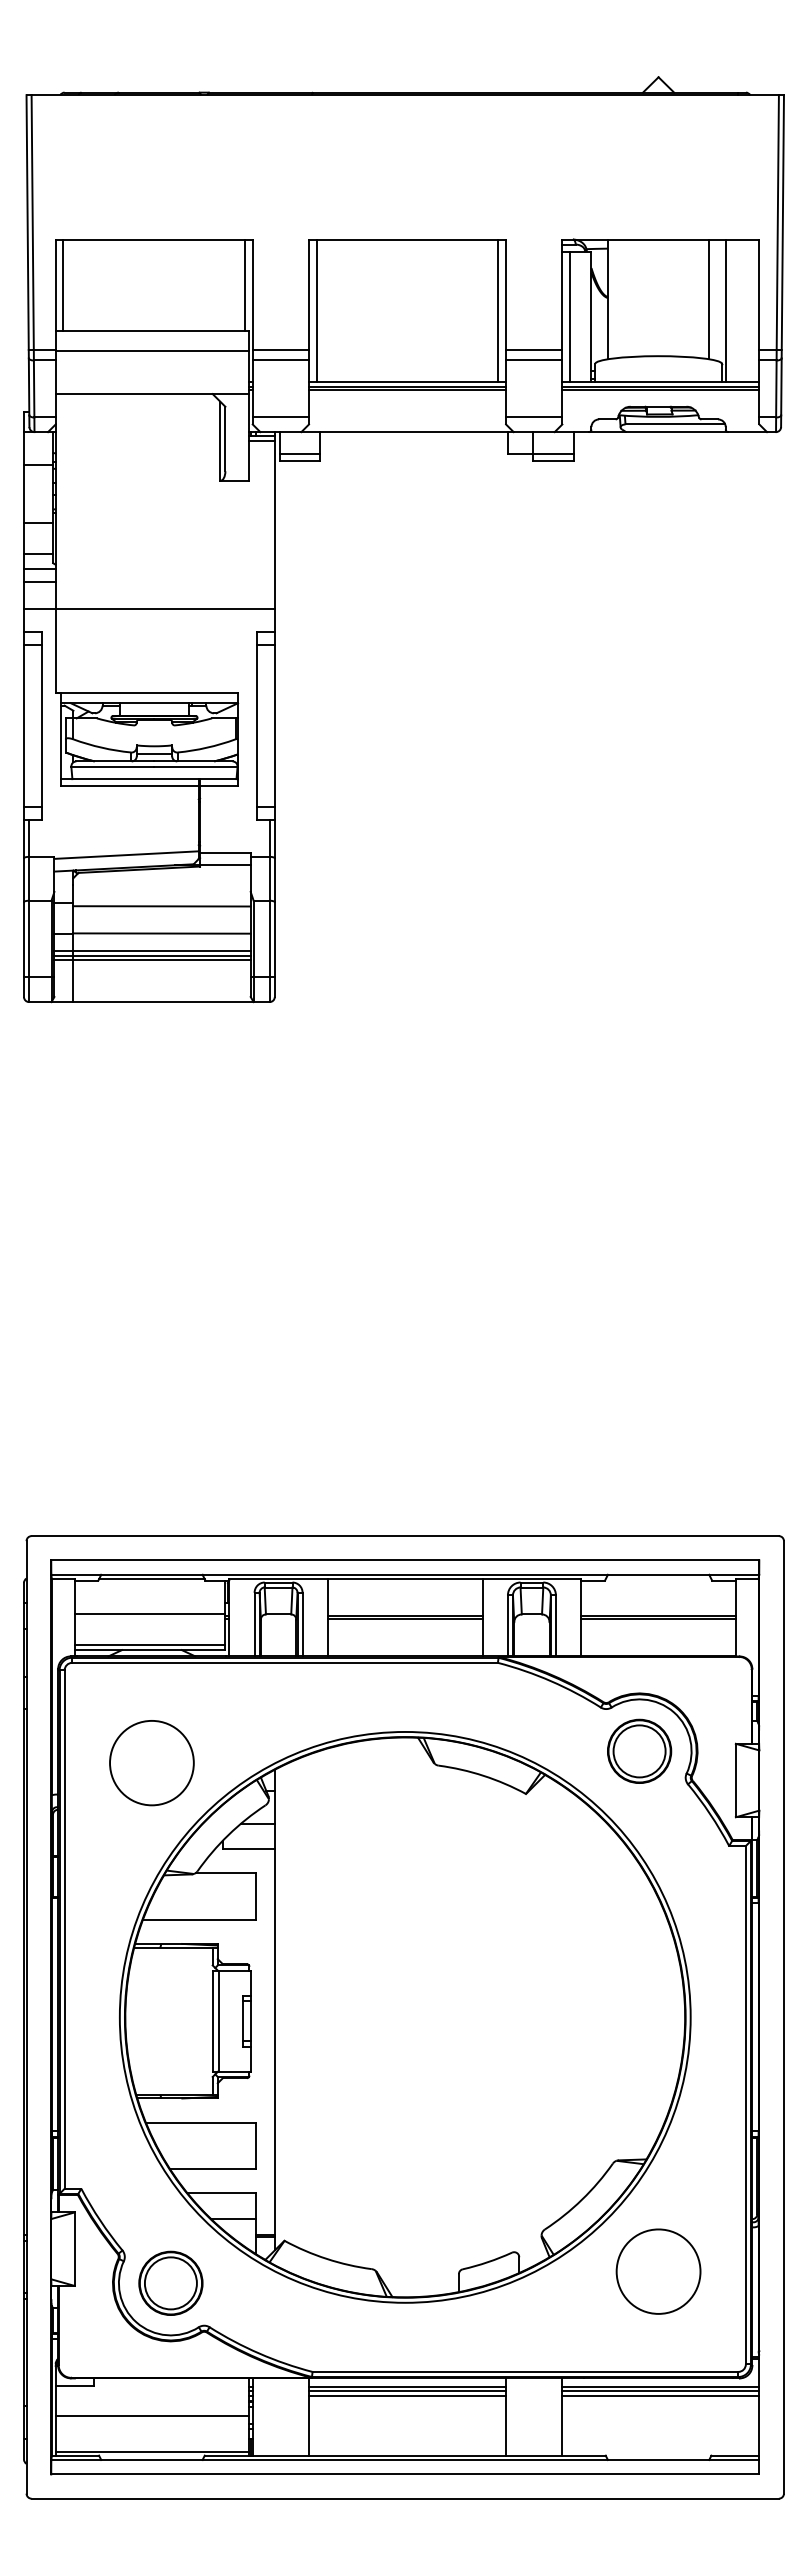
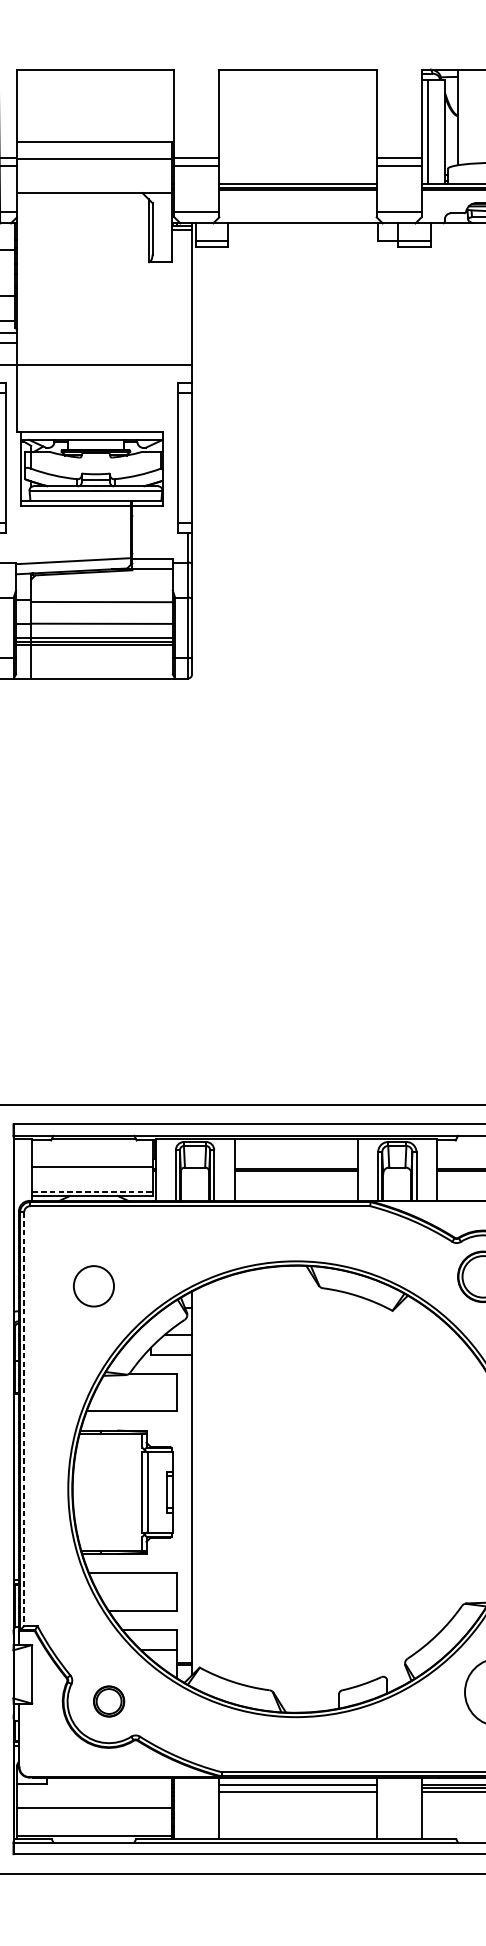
line: (63, 284) -> (23, 105), removed
line: (245, 284) -> (168, 105), removed
line: (316, 310) -> (225, 126), removed
line: (498, 310) -> (370, 126), removed
line: (150, 1645) -> (92, 1192), solid -> dashed
part: (151, 1763) -> (93, 1286), size x0.6
line: (64, 1930) -> (24, 1419), solid -> dashed
part: (170, 2282) -> (108, 1700), size x0.6
line: (407, 2391) -> (297, 1787), removed

